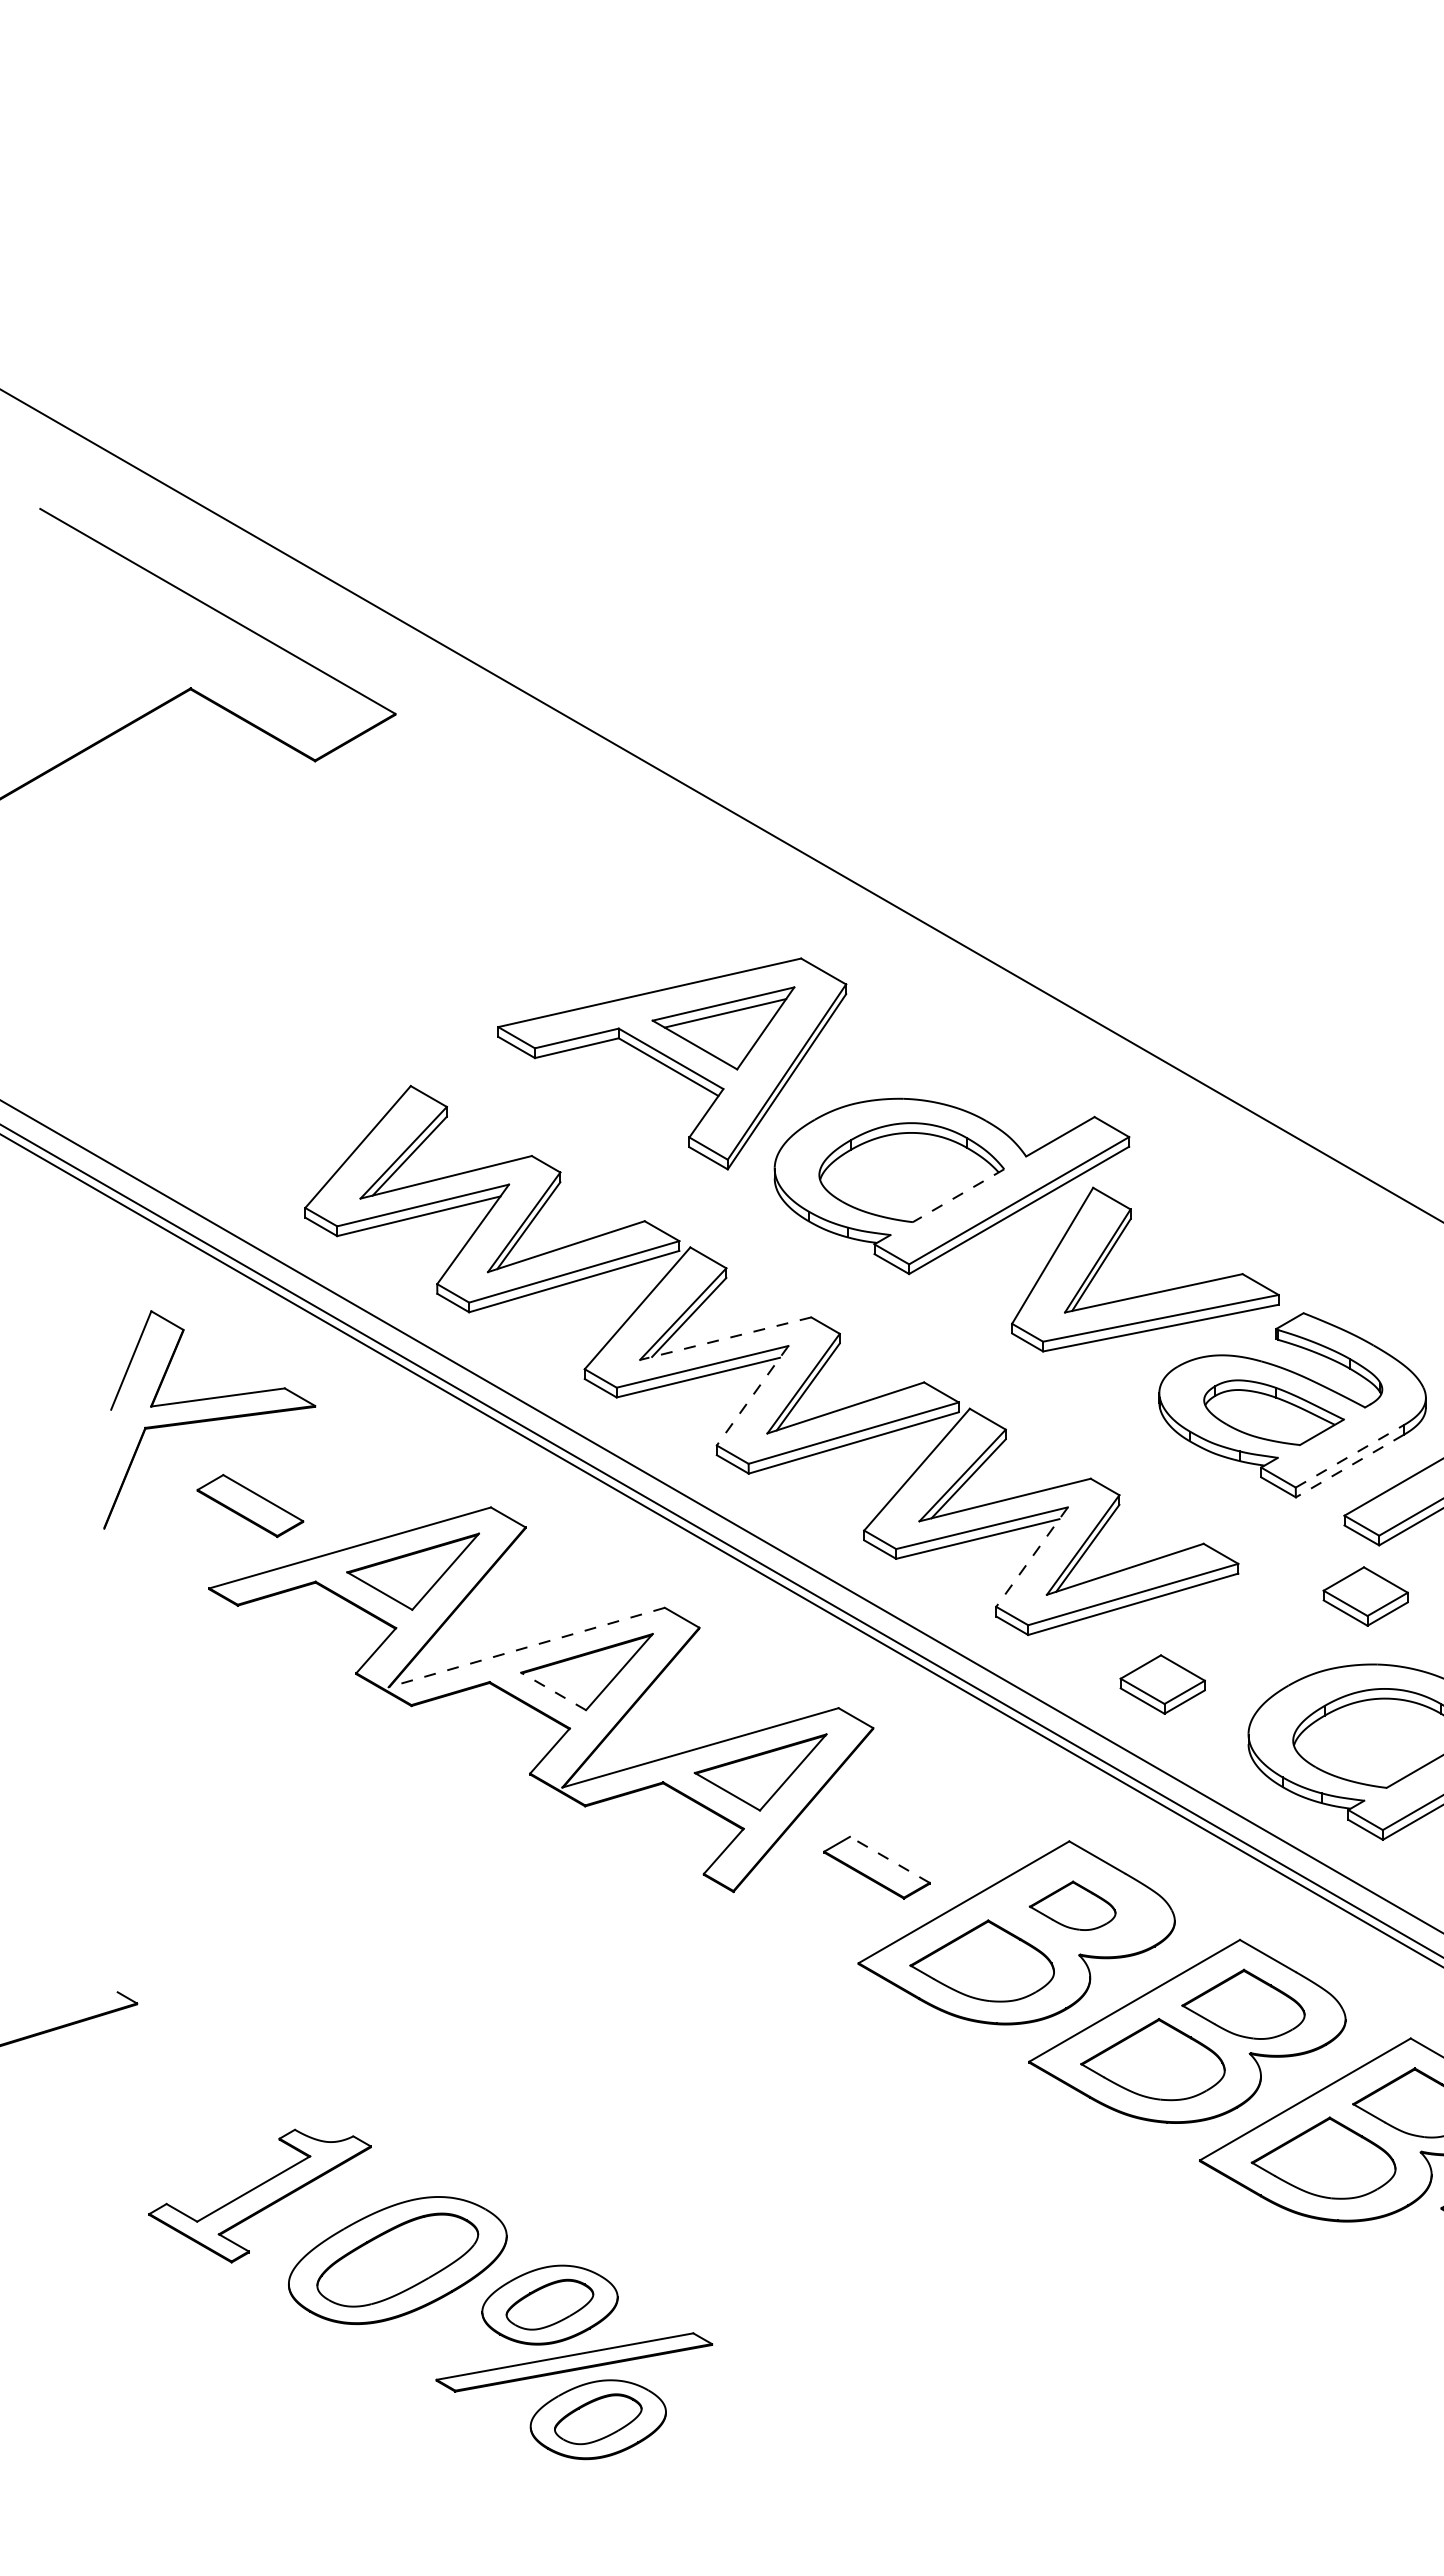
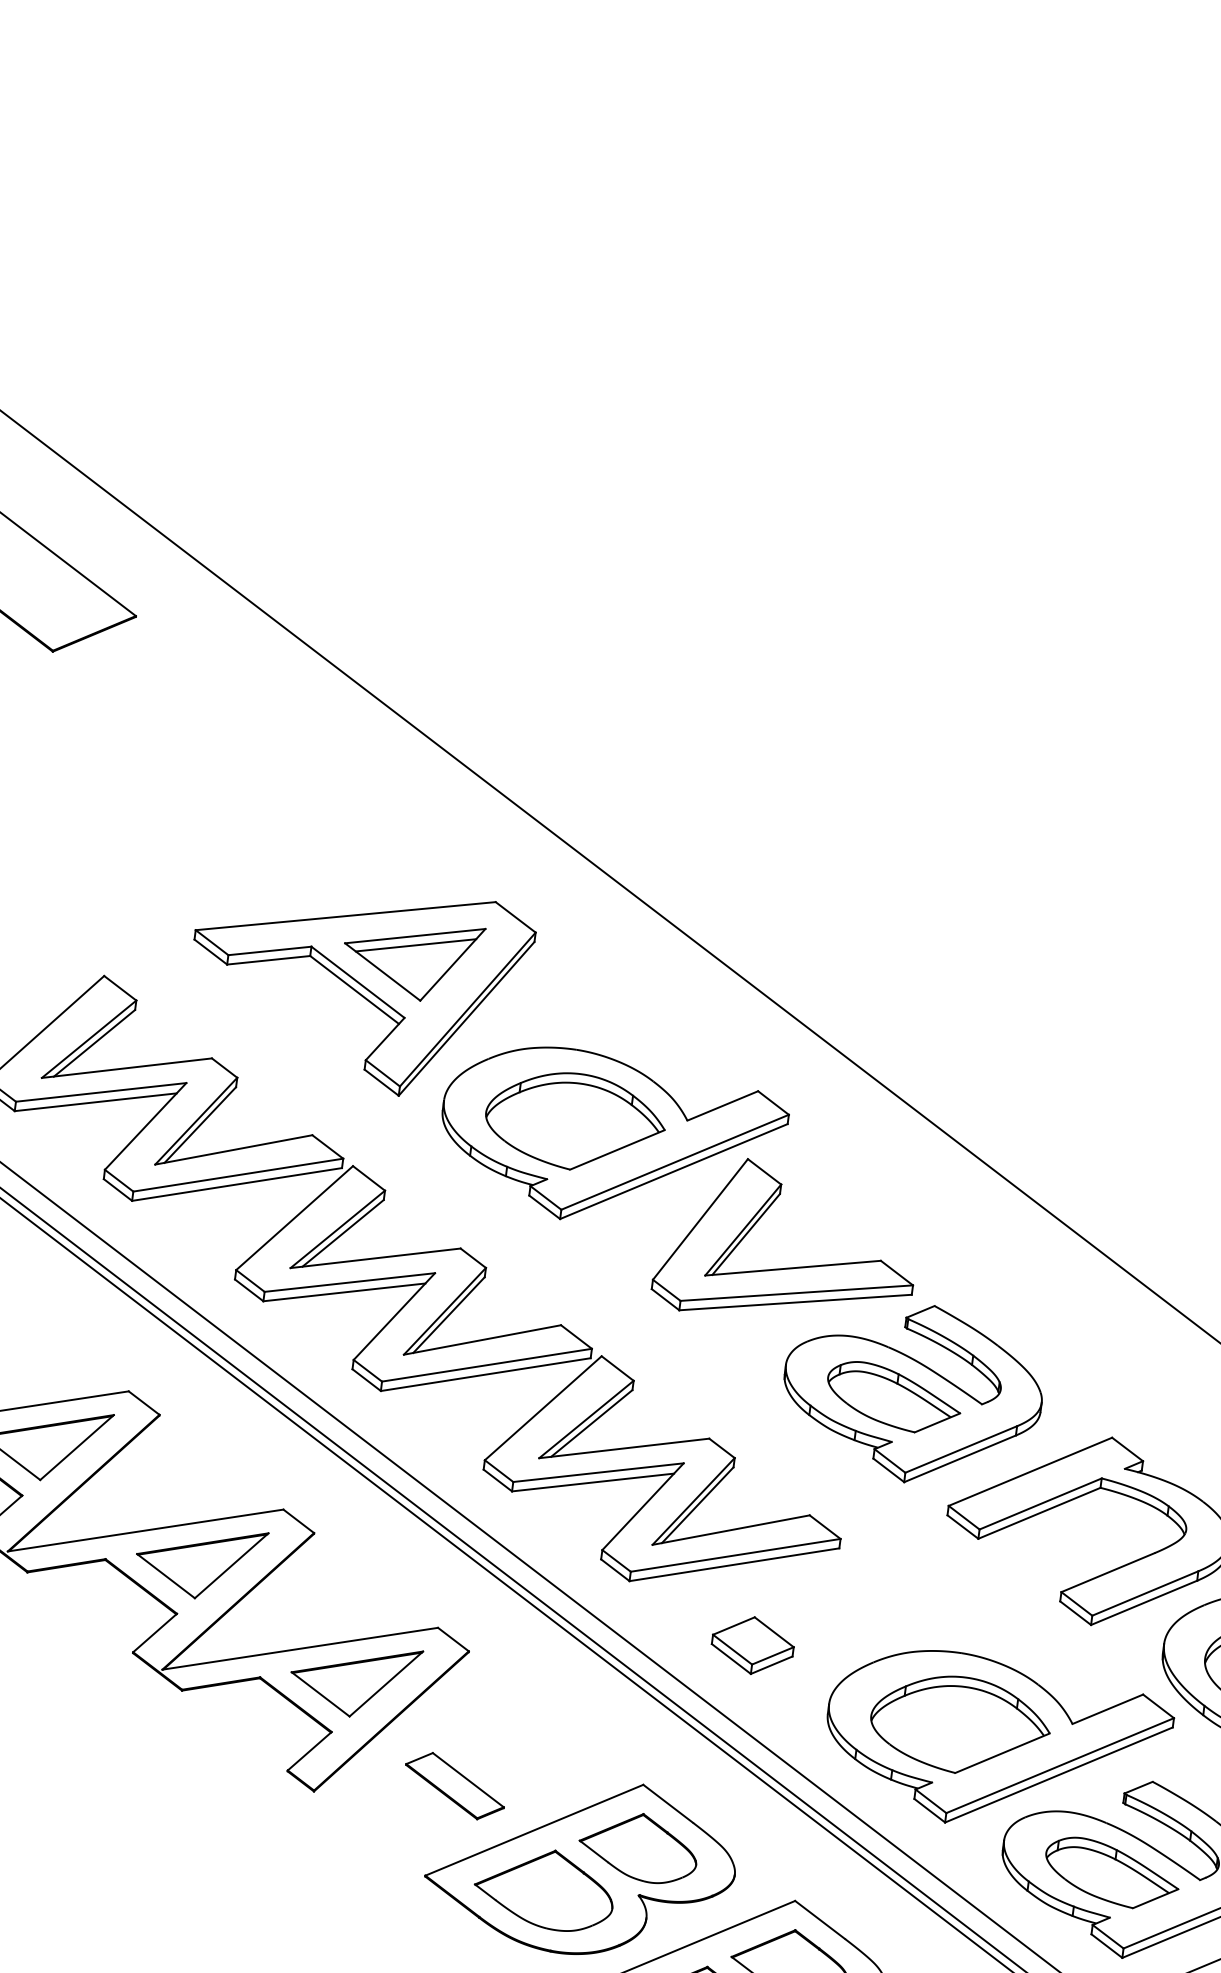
line: (958, 1195) -> (617, 1149), dashed -> solid
line: (725, 1338) -> (375, 1258), dashed -> solid
line: (752, 1396) -> (394, 1317), dashed -> solid
line: (1350, 1456) -> (961, 1449), dashed -> solid
line: (1349, 1466) -> (959, 1459), dashed -> solid
line: (1031, 1557) -> (642, 1507), dashed -> solid
part: (1365, 1596) -> (958, 1586), removed
line: (526, 1647) -> (145, 1530), dashed -> solid
line: (553, 1691) -> (165, 1576), dashed -> solid
line: (889, 1859) -> (468, 1779), dashed -> solid
part: (1072, 1905) -> (638, 1846), size x1.43

